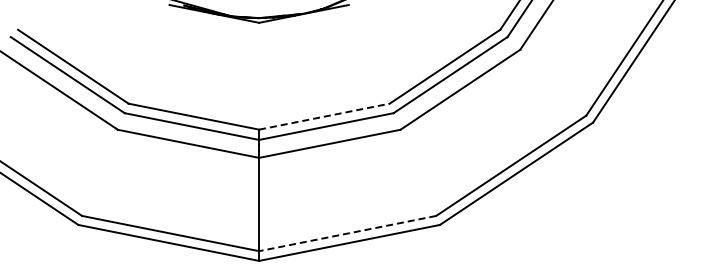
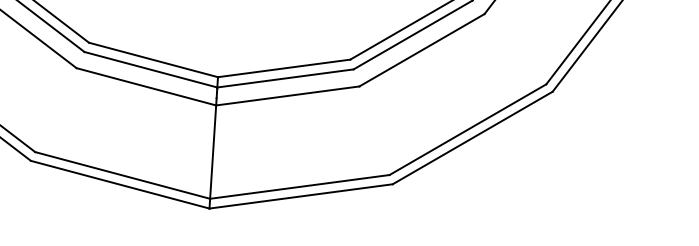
line: (324, 116) -> (284, 68), dashed -> solid
line: (347, 233) -> (299, 186), dashed -> solid

